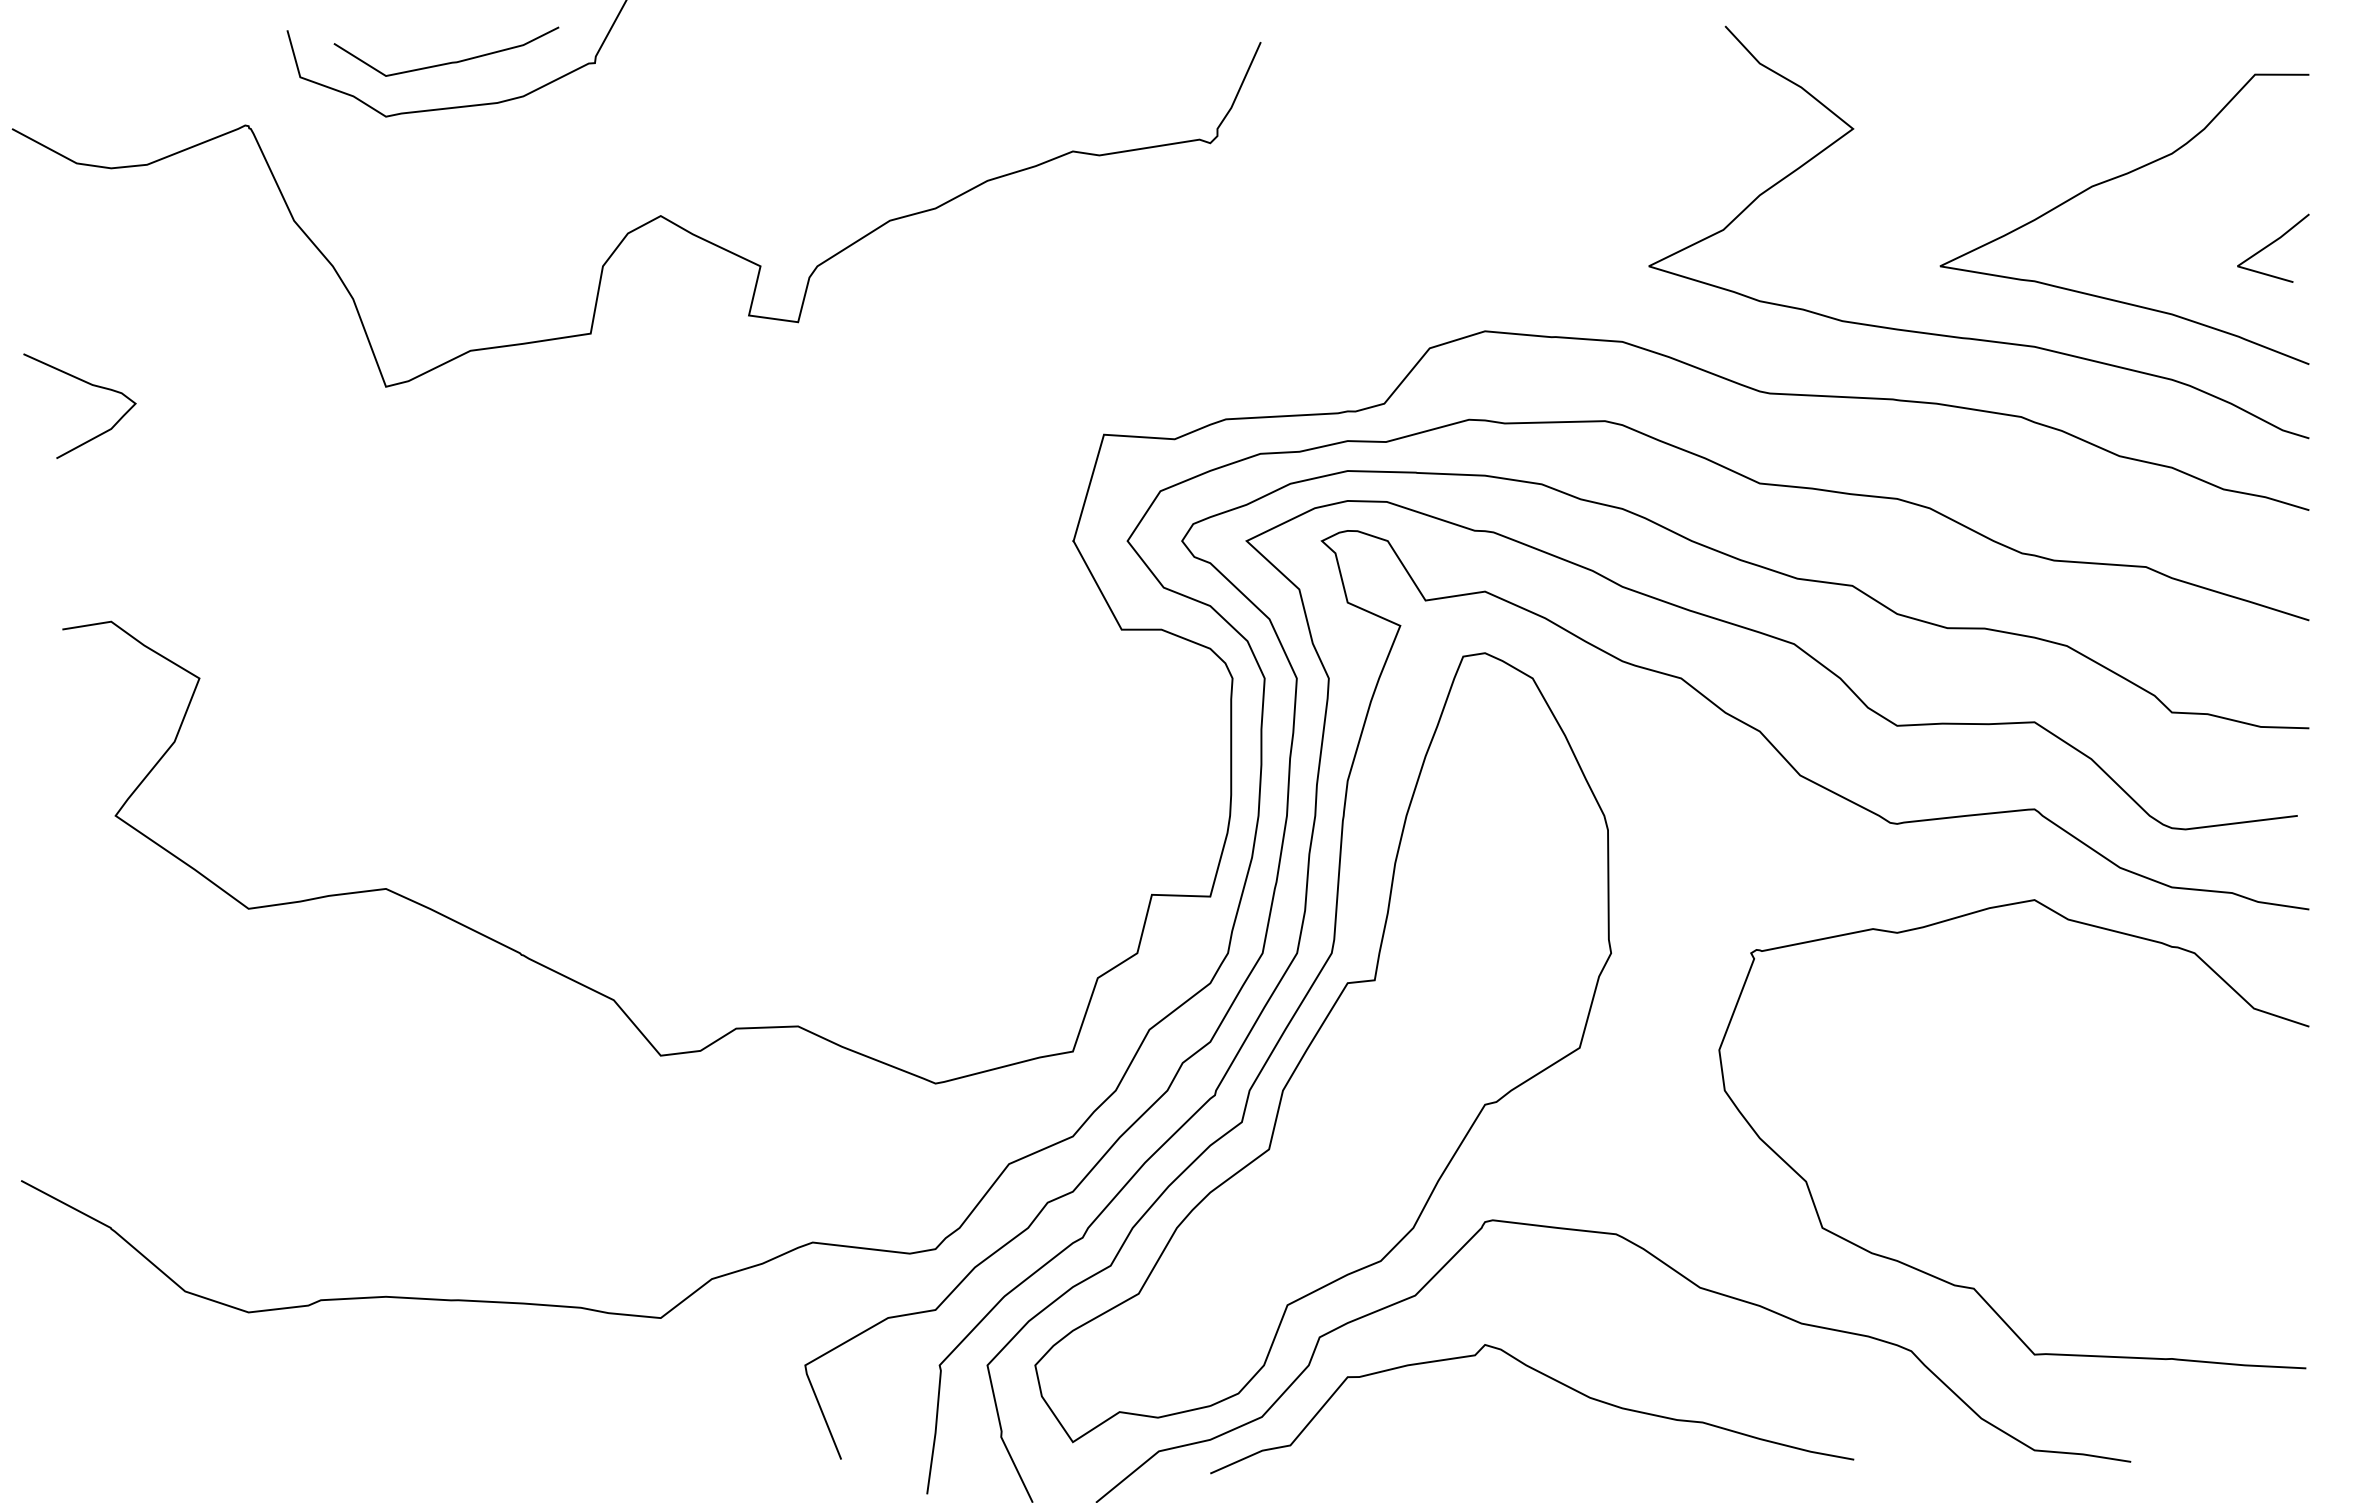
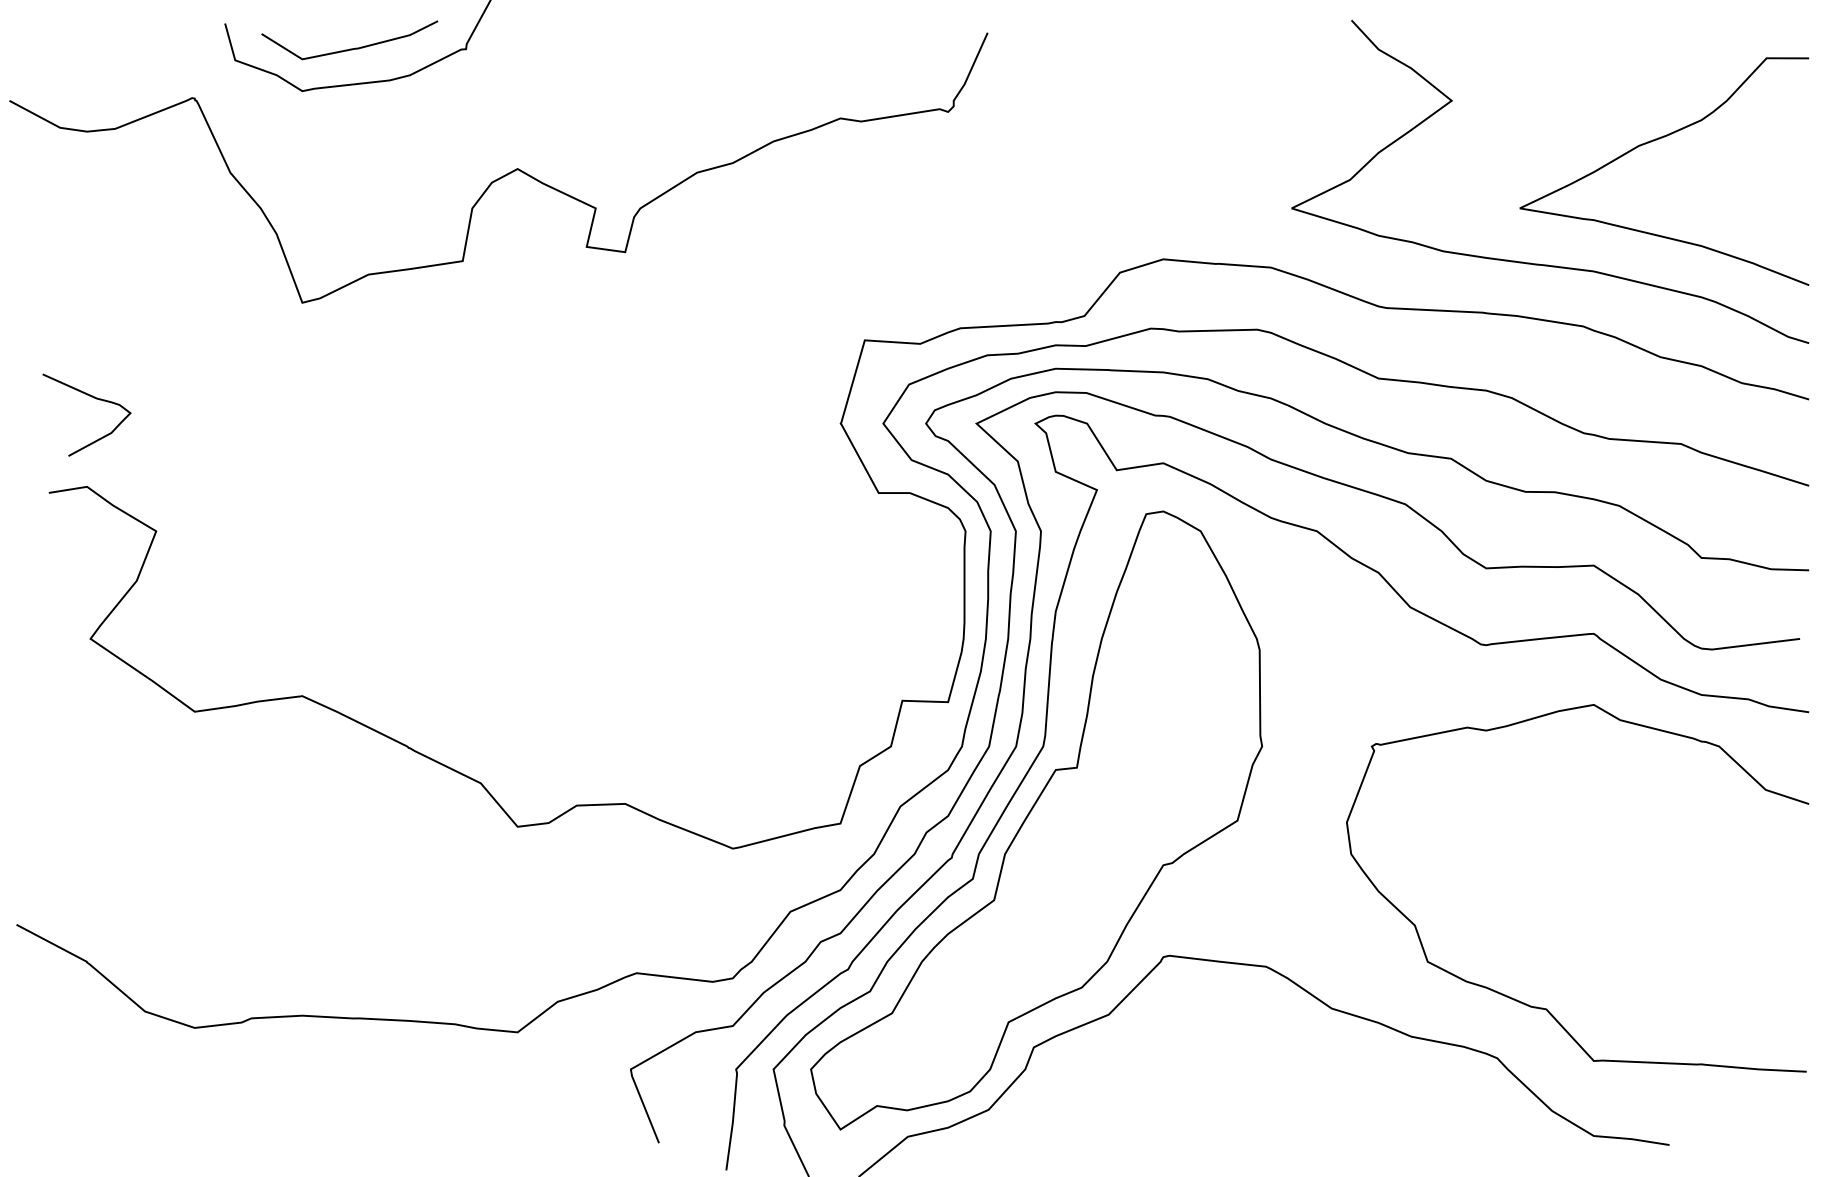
line: (2271, 244) -> (1779, 191), removed
curve: (90, 385) -> (95, 398), moved
curve: (1547, 1377) -> (1212, 1078), removed

